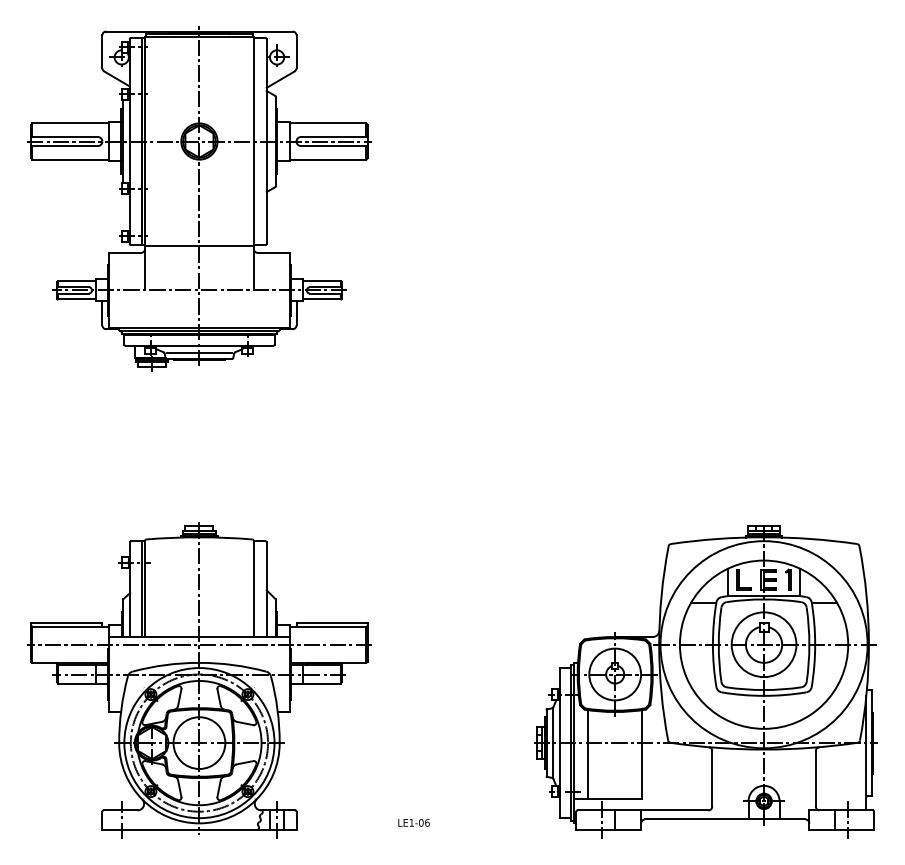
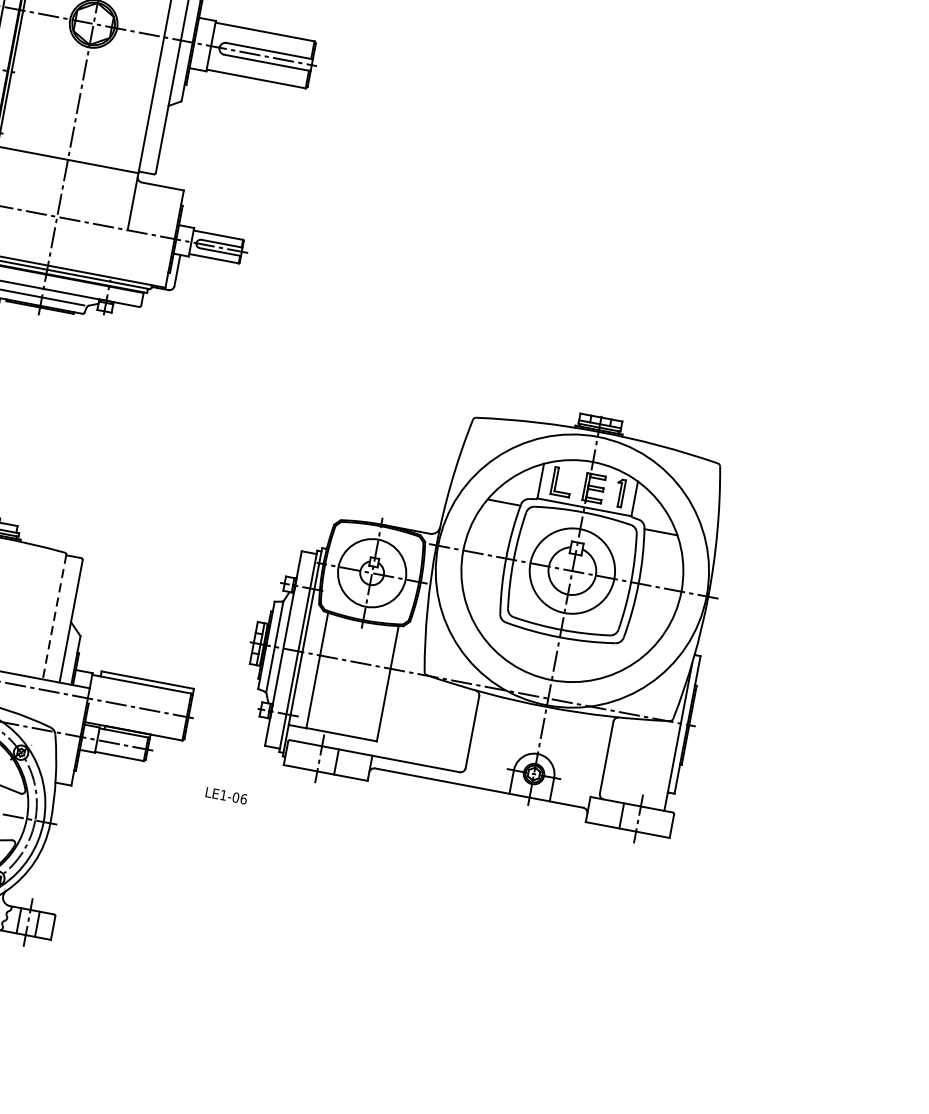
line: (253, 589) -> (54, 617), solid -> dashed
part: (705, 681) -> (487, 604), moved
text: (413, 822) -> (225, 795), moved

